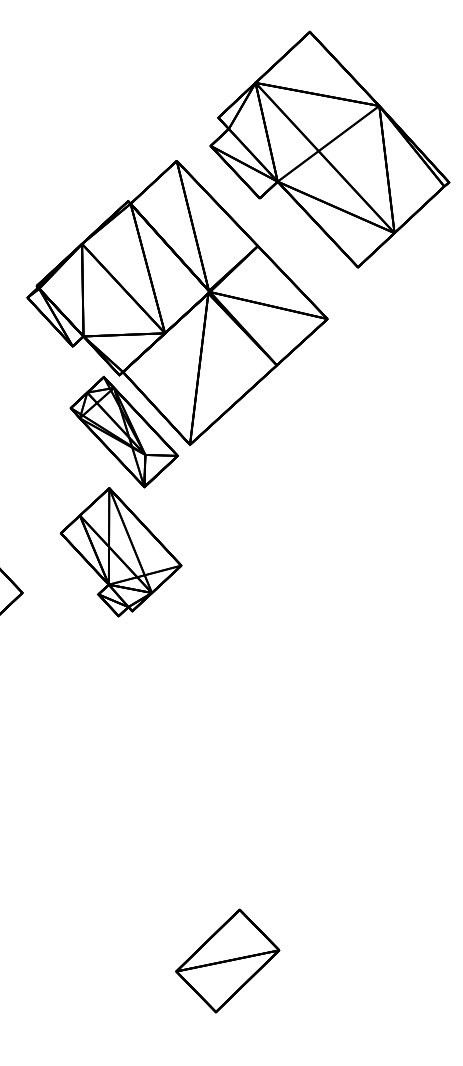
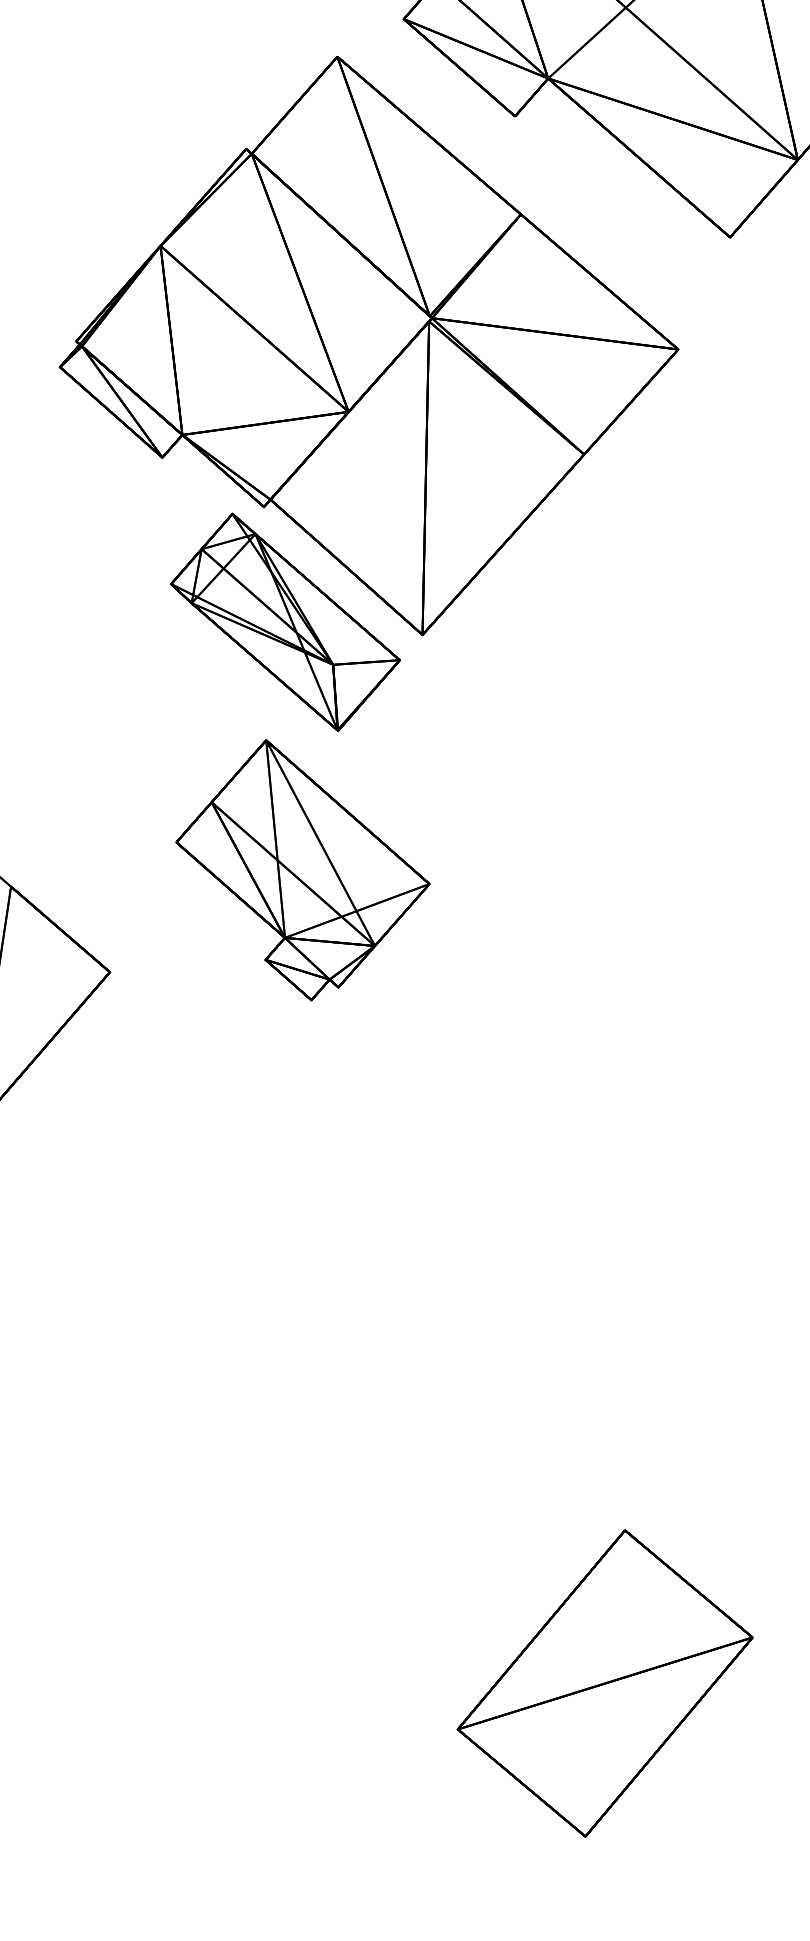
part: (227, 960) -> (604, 1682), size x1.43

